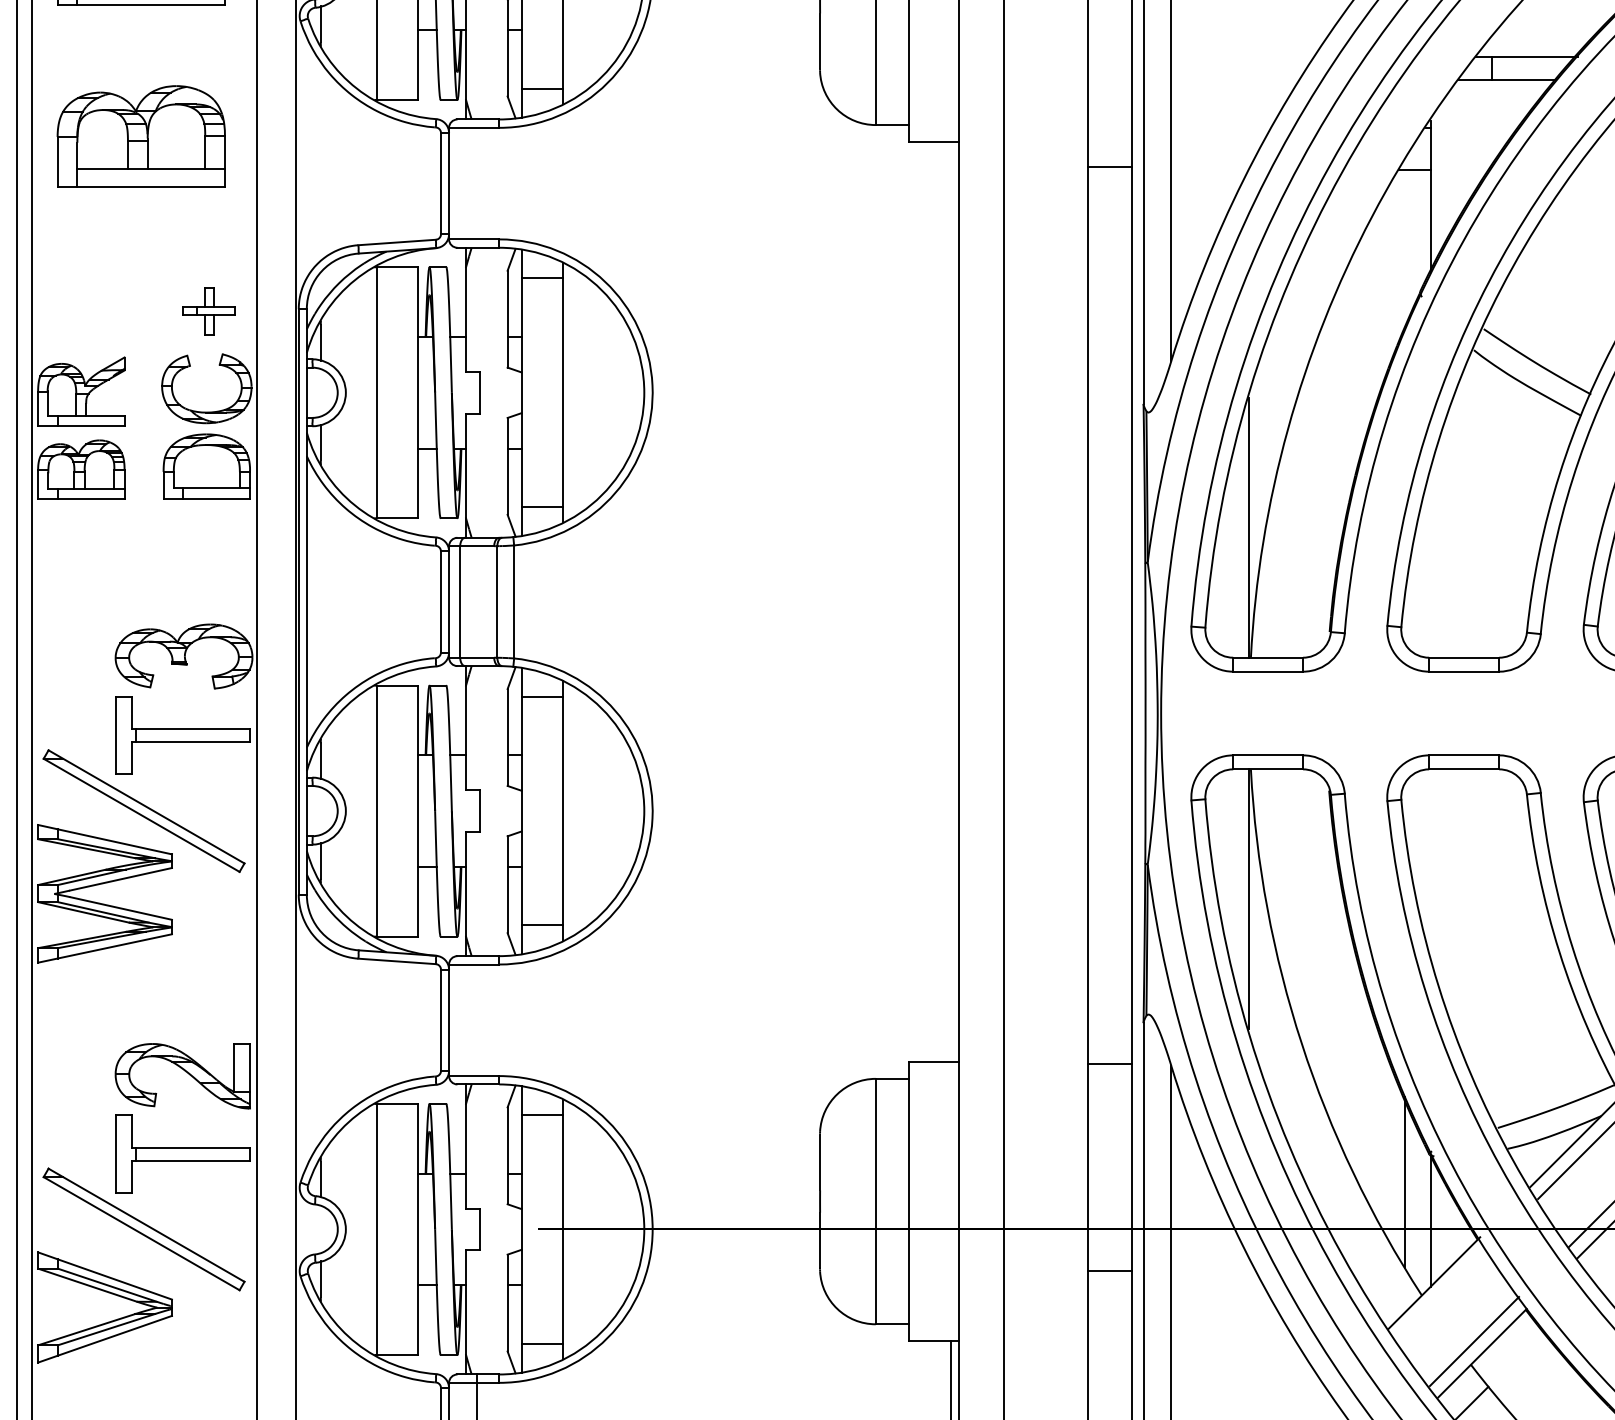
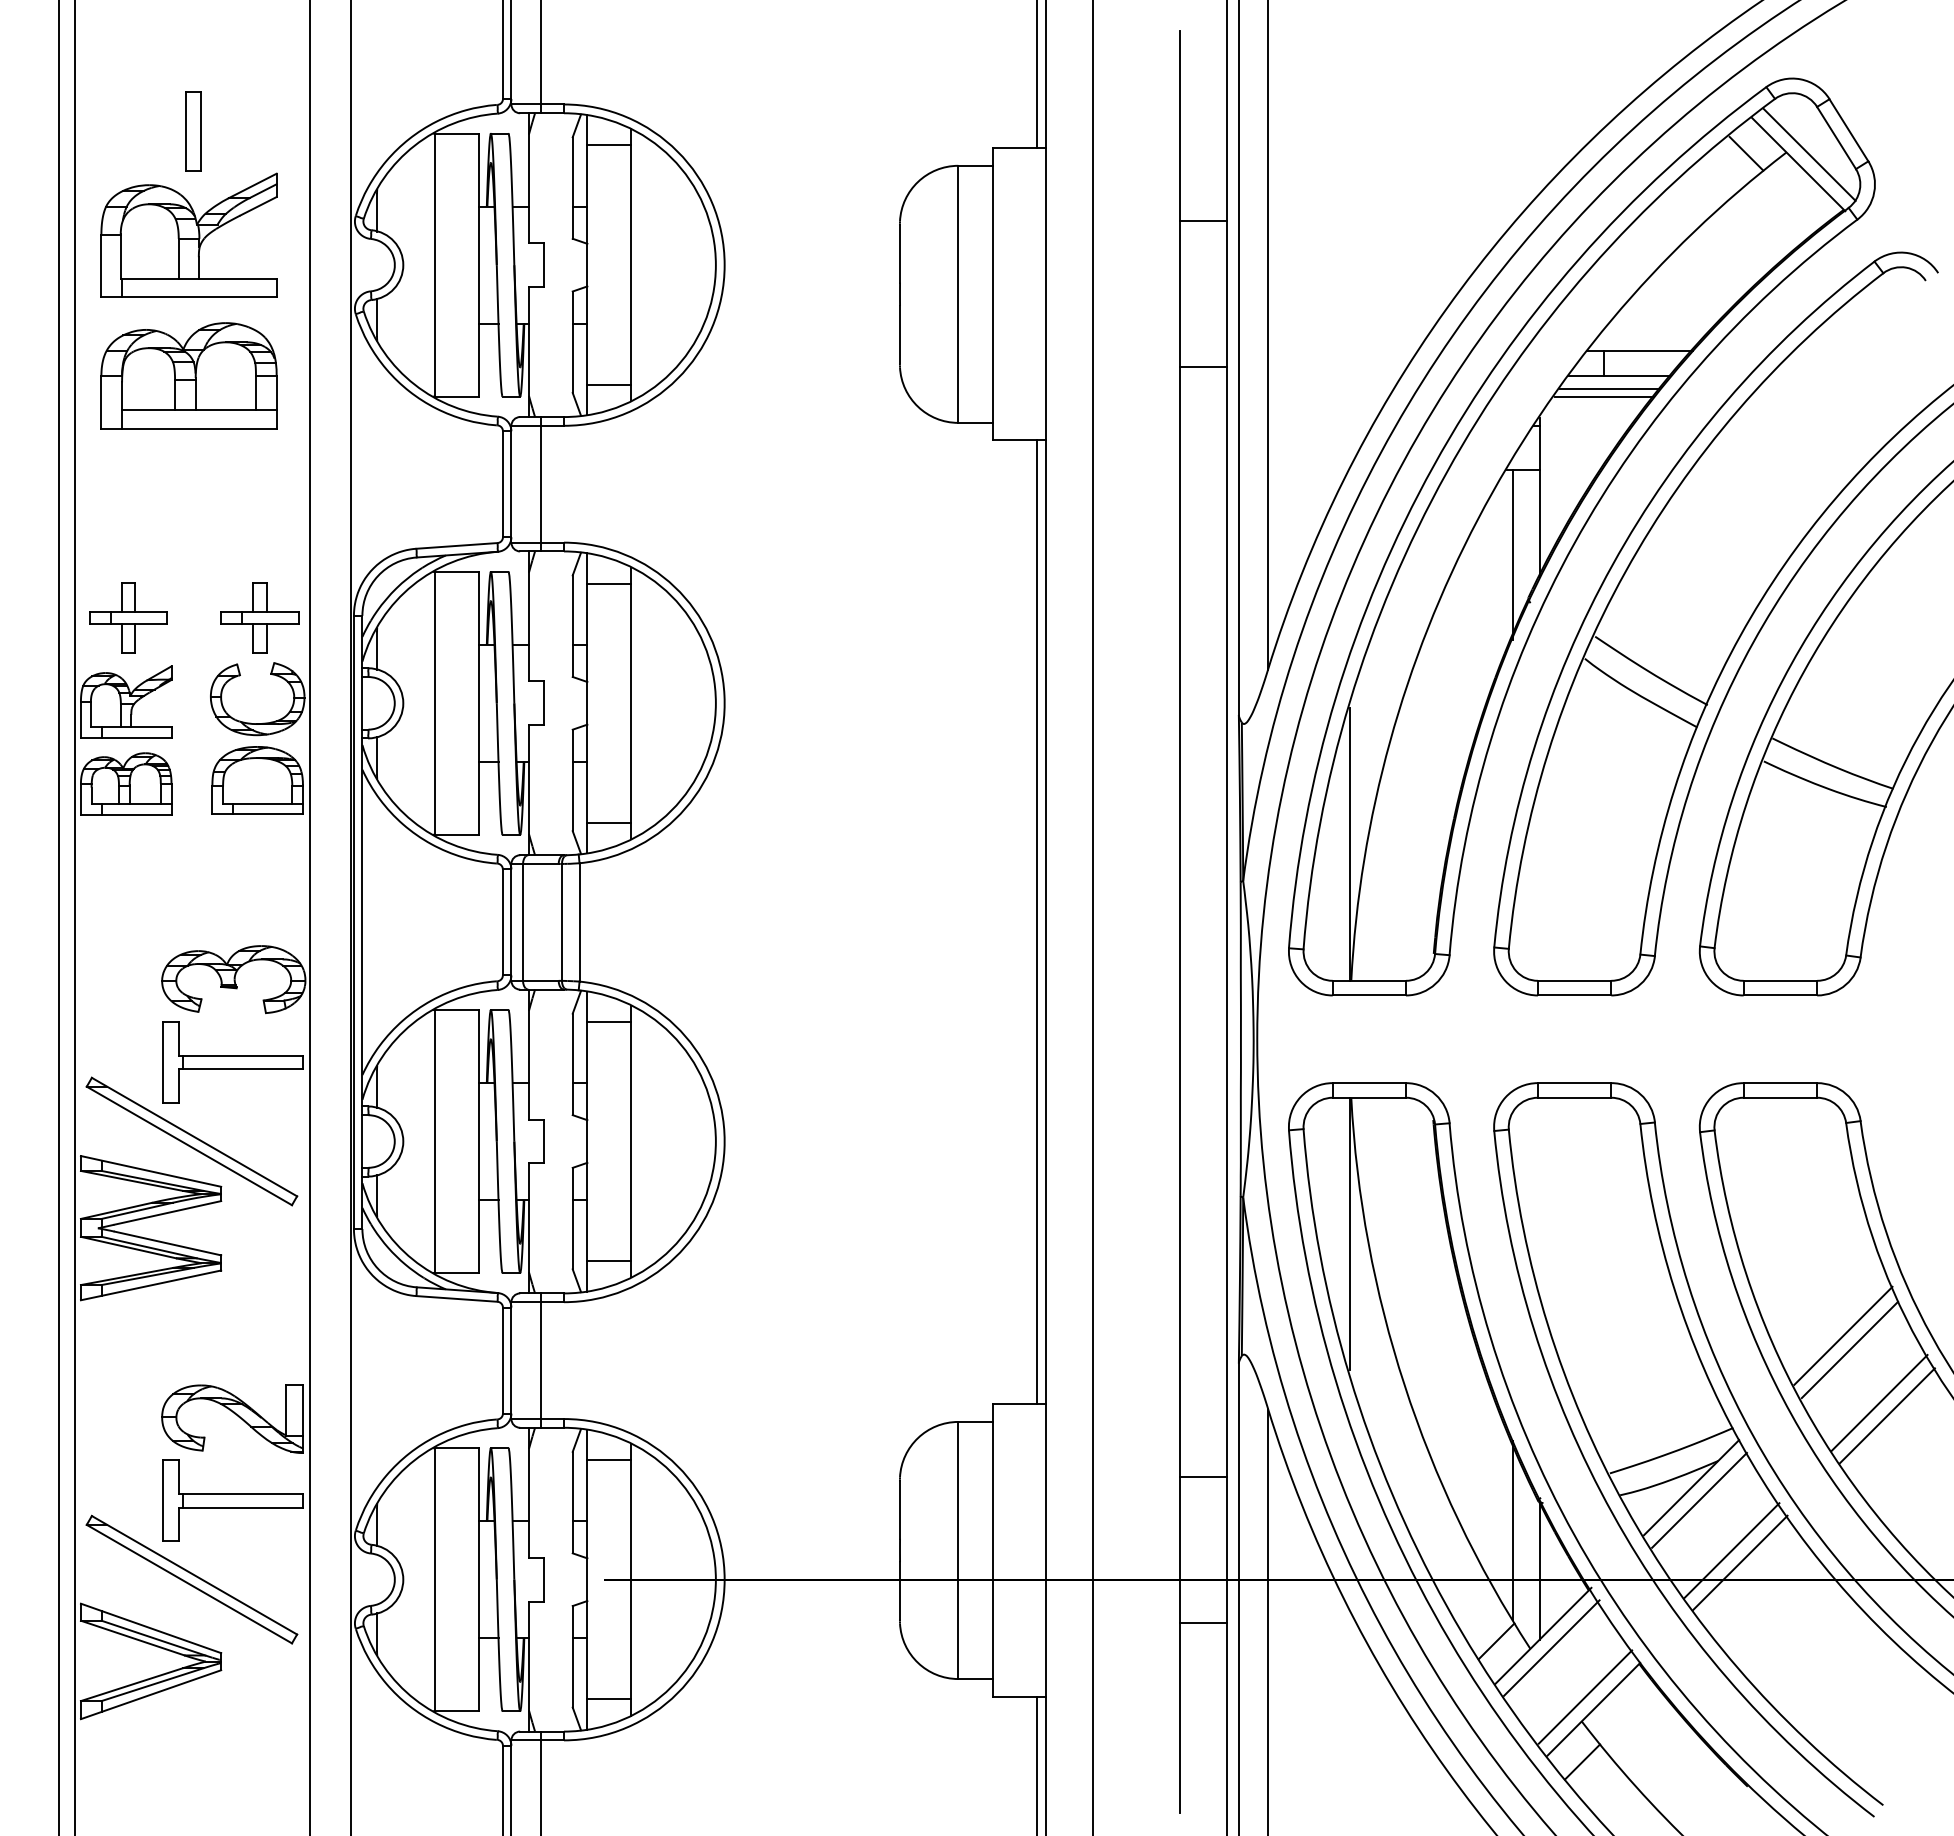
line: (1497, 93) -> (1609, 389), added
line: (1491, 99) -> (1603, 396), added
part: (140, 136) -> (188, 375), moved
line: (1109, 167) -> (1203, 367), moved
line: (476, 183) -> (540, 484), added
line: (1404, 250) -> (1512, 554), added
part: (83, 310) -> (128, 617), added
part: (208, 310) -> (259, 617), size x1.43
line: (951, 602) -> (1037, 922), added
line: (476, 1020) -> (540, 1360), added
line: (1109, 1064) -> (1203, 1477), moved
line: (1389, 1288) -> (1496, 1641), added
line: (1442, 1294) -> (1551, 1647), added

